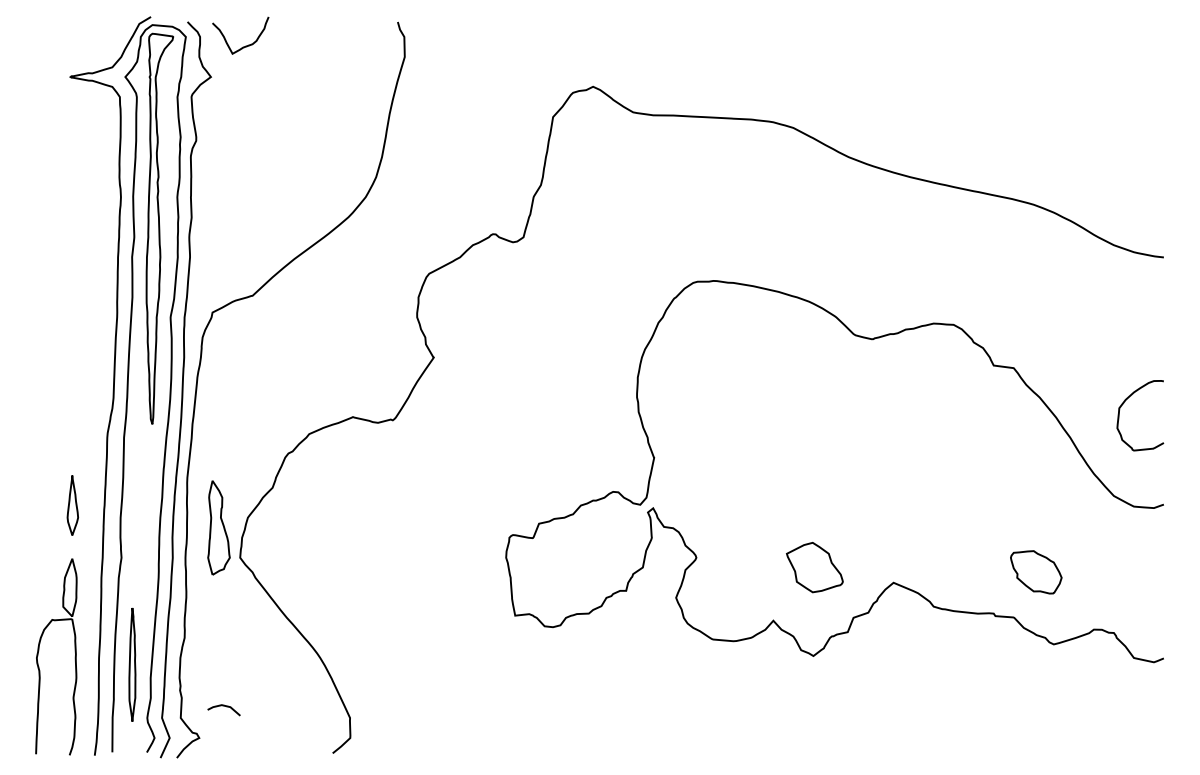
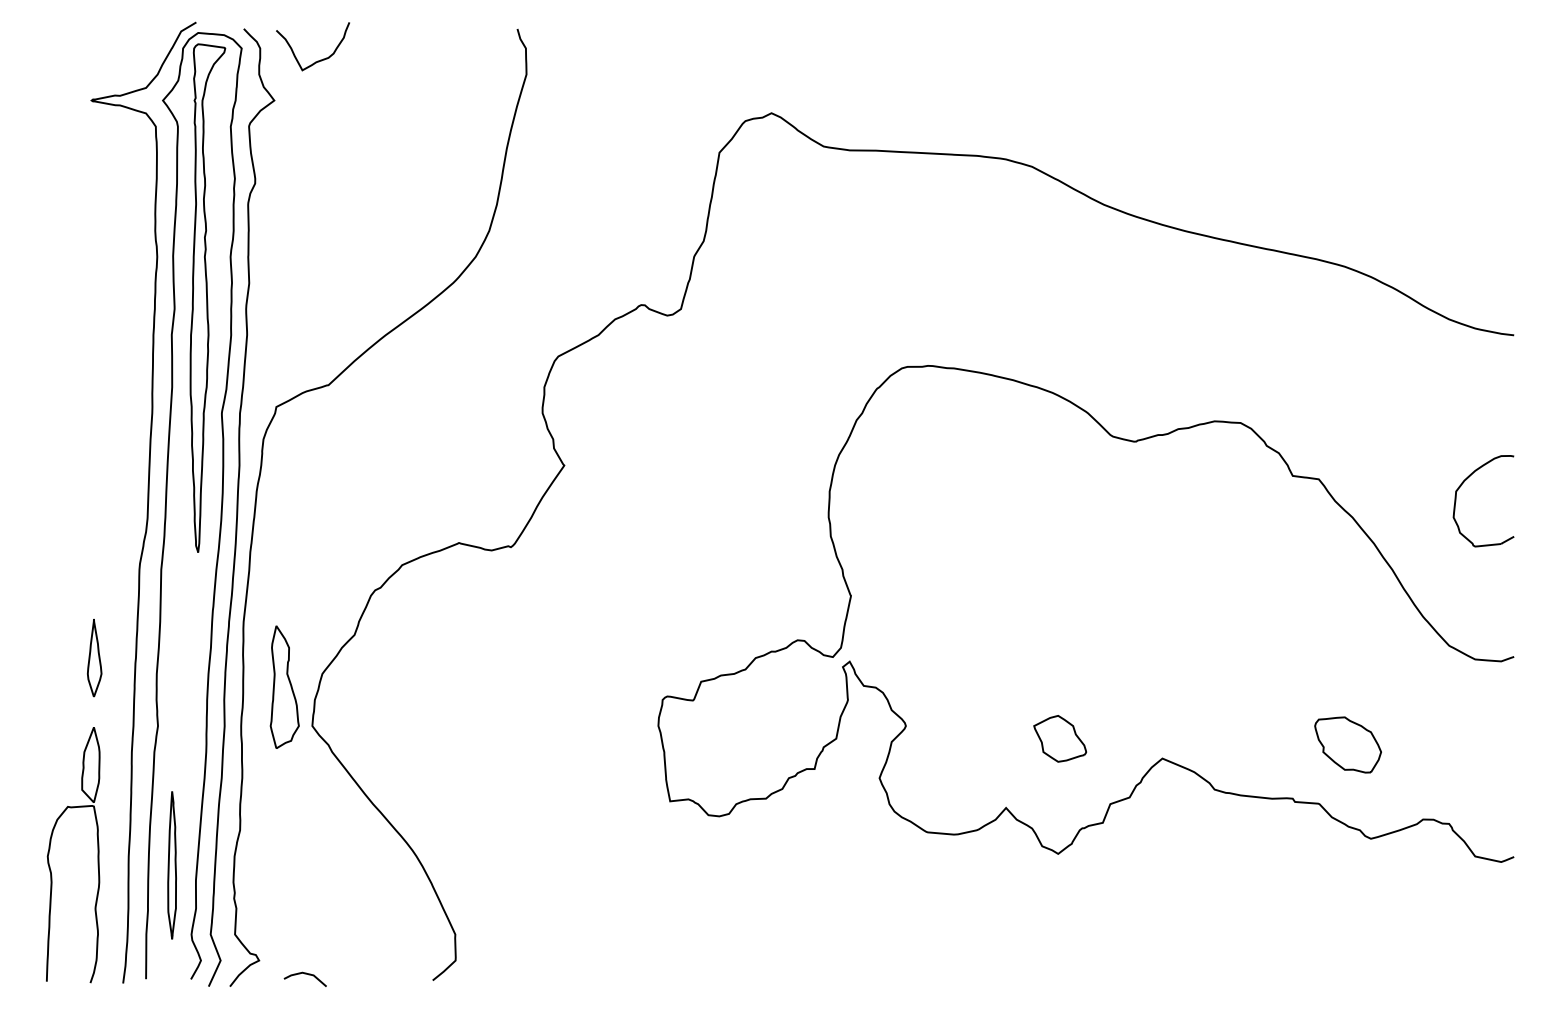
part: (1123, 404) -> (1461, 486), moved
part: (815, 567) -> (1060, 738), size x0.71
line: (223, 706) -> (304, 974), moved

